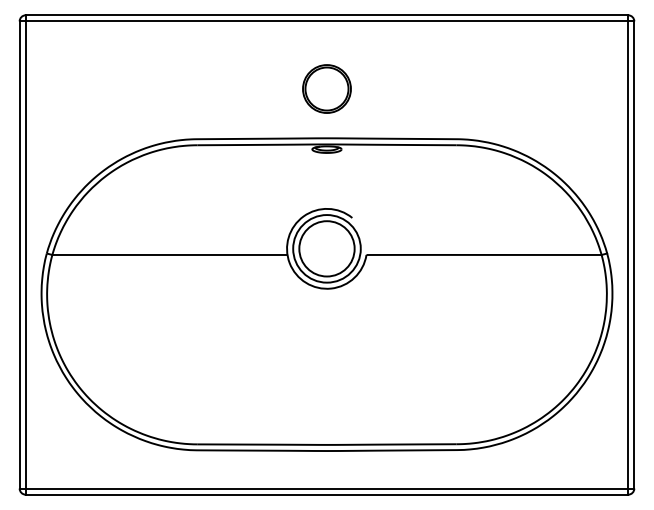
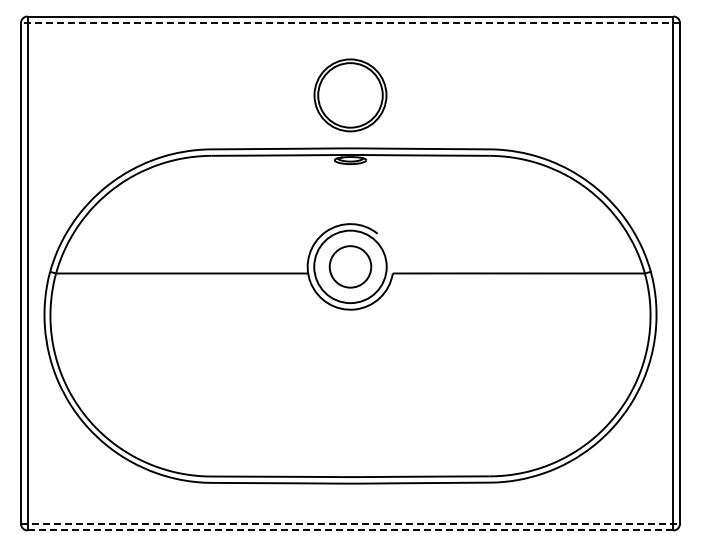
line: (327, 21) -> (350, 23), solid -> dashed
part: (327, 88) -> (350, 95), size x1.4
circle: (327, 248) -> (350, 266), size x0.7
line: (327, 488) -> (350, 523), solid -> dashed
line: (327, 494) -> (350, 530), solid -> dashed

